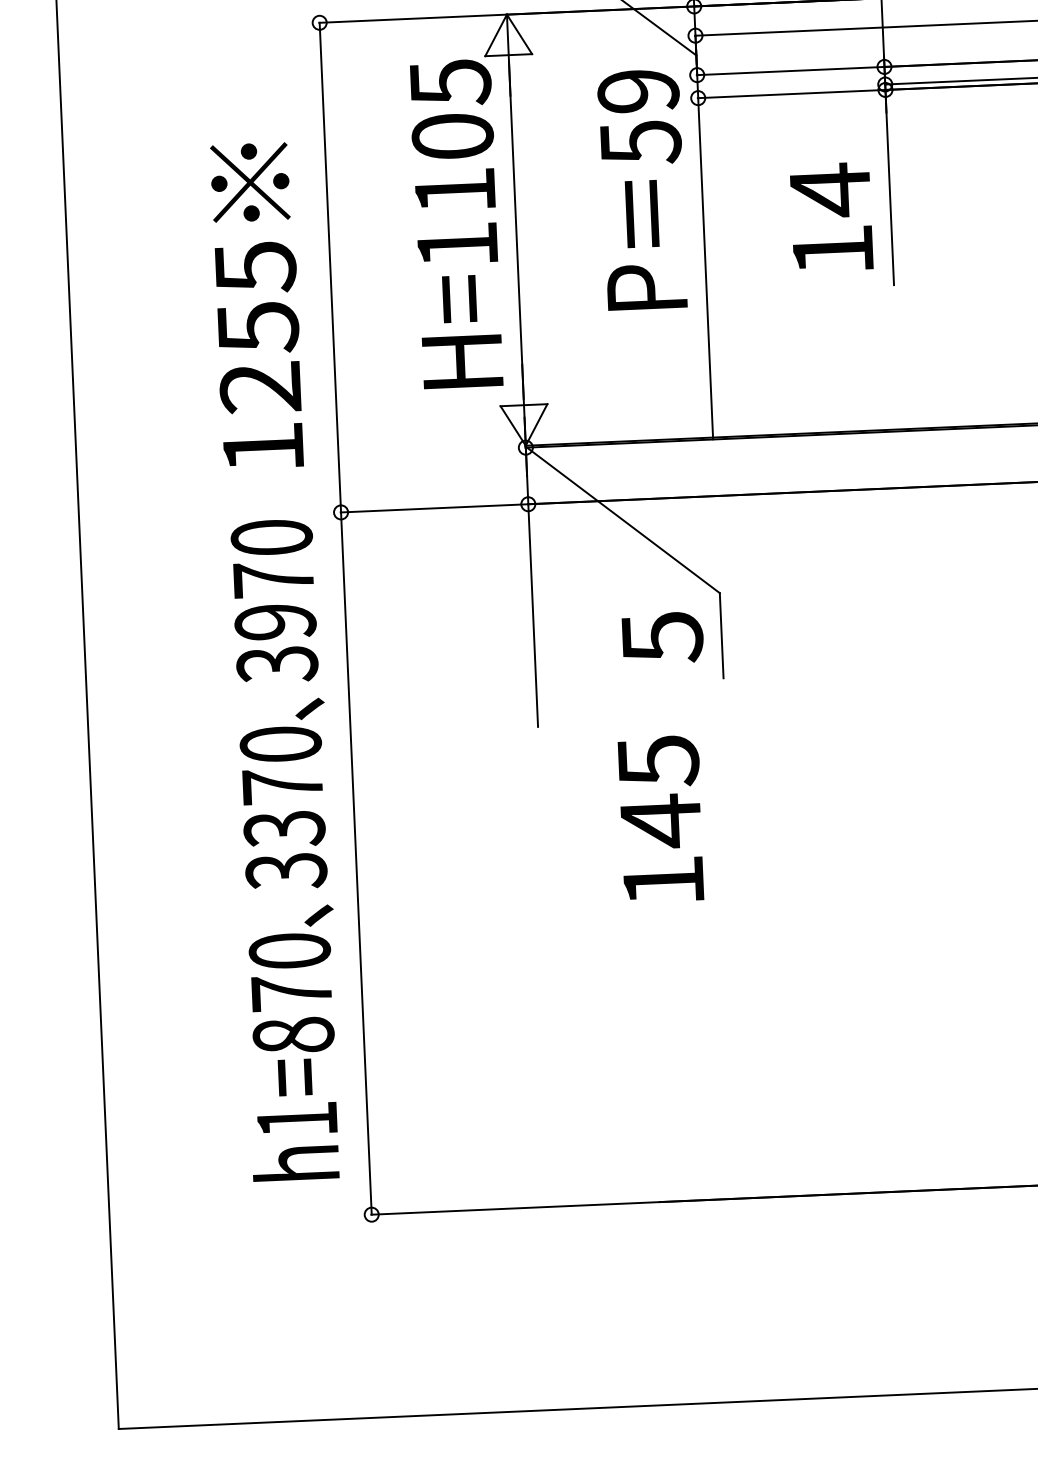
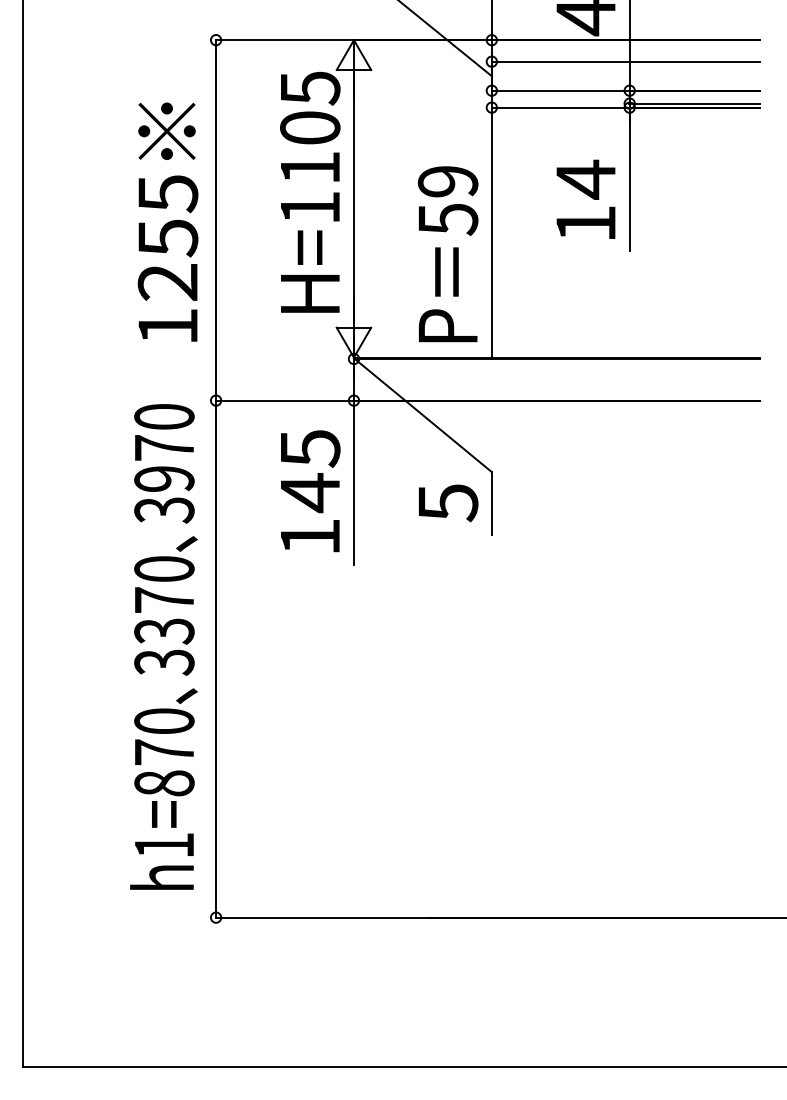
text: (641, 190) -> (447, 254), moved
text: (256, 305) -> (167, 221), moved
text: (661, 819) -> (310, 491), moved

